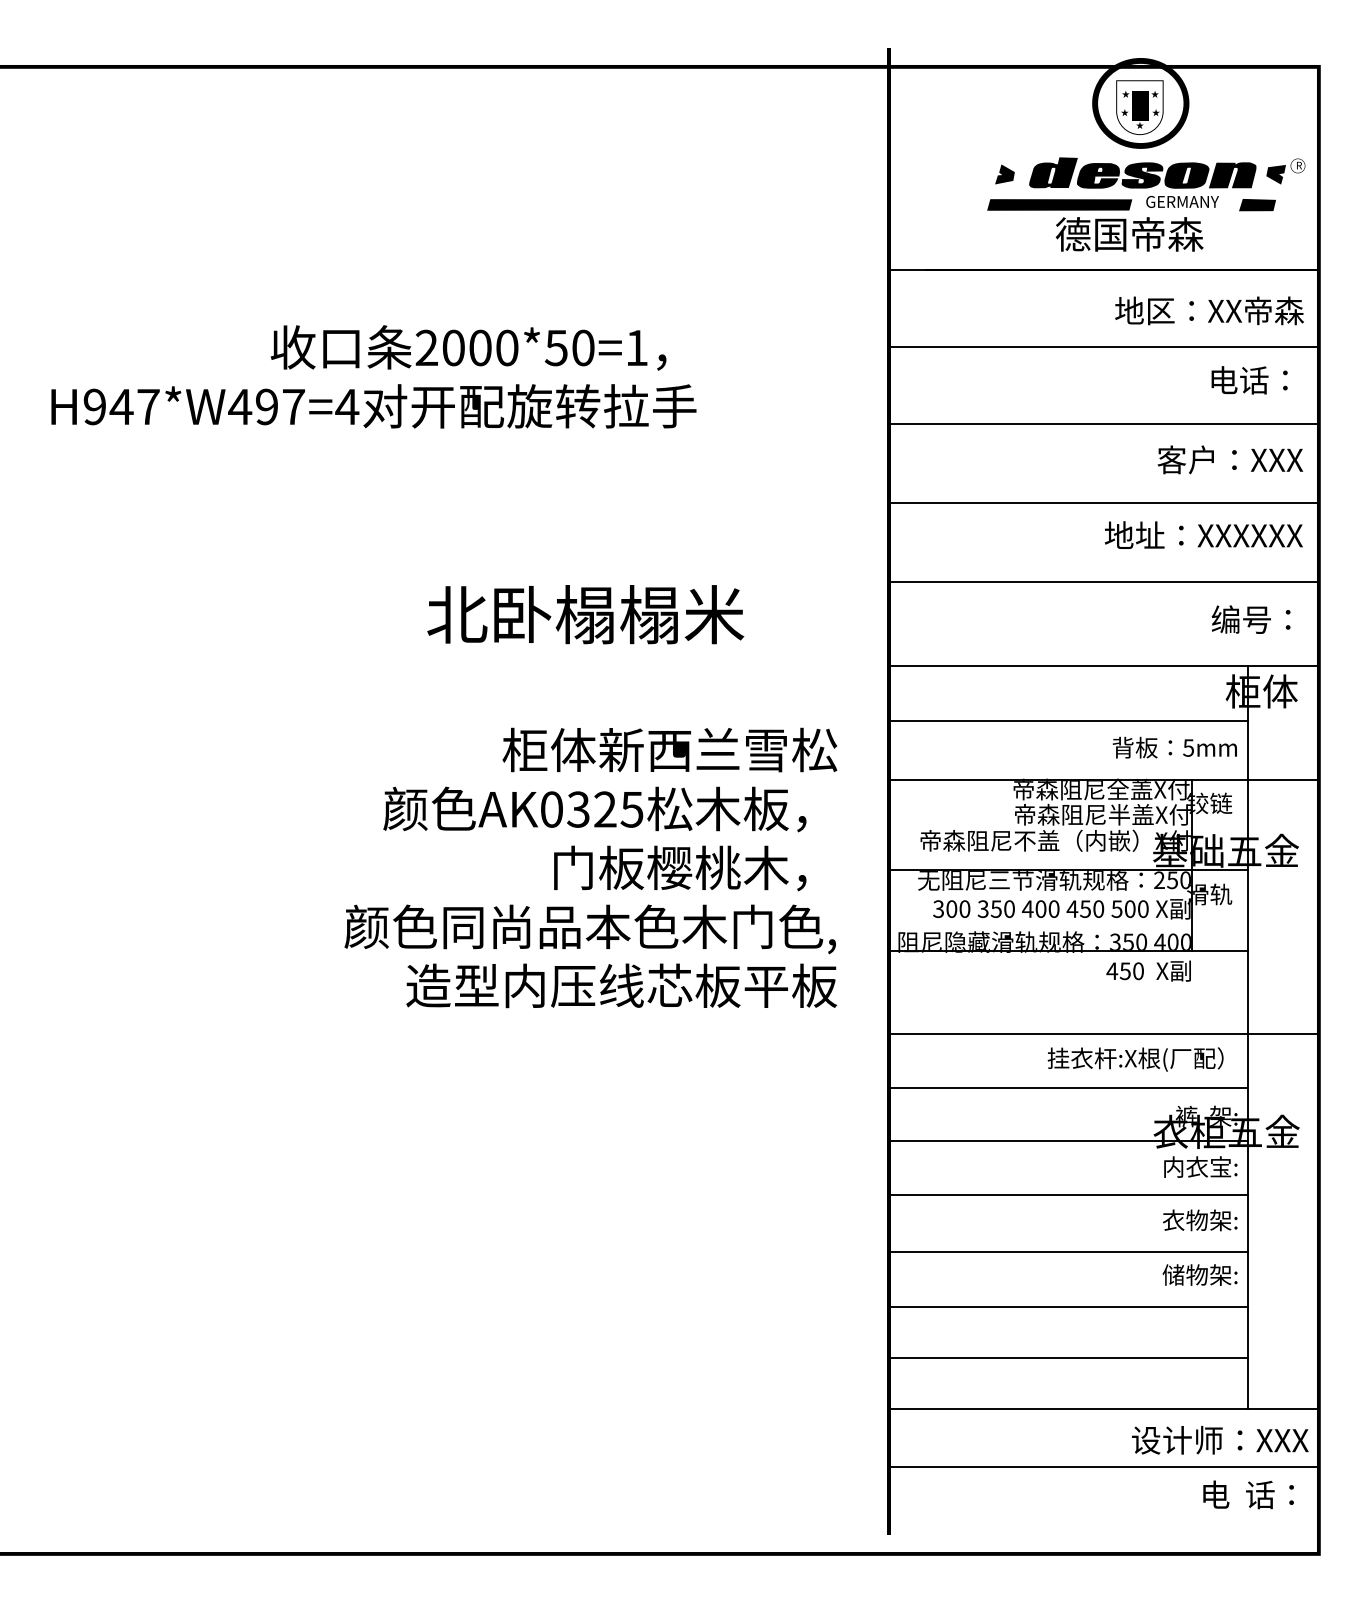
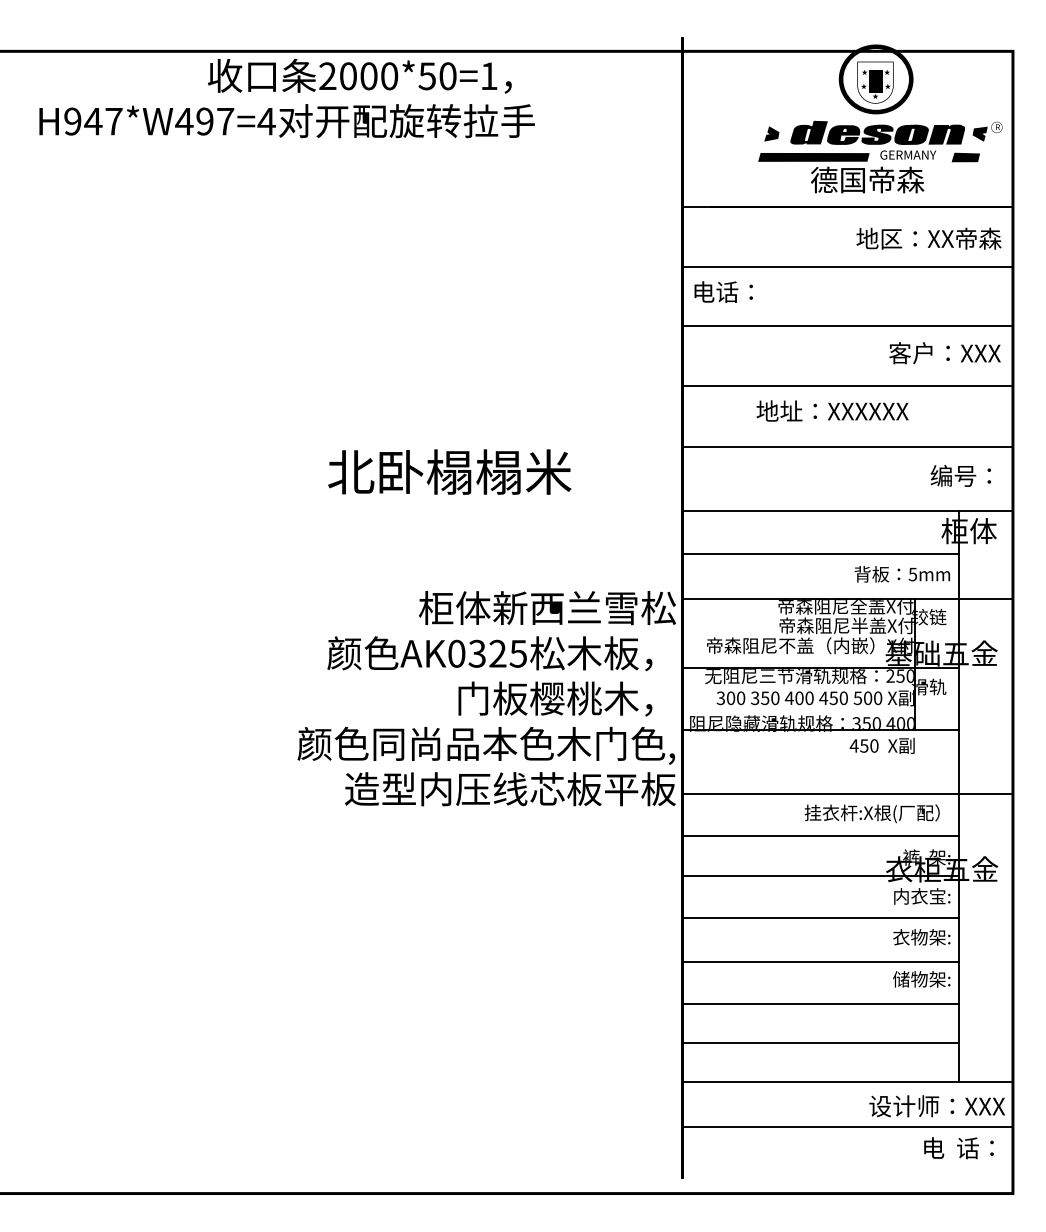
text: (373, 376) -> (286, 98), moved
text: (1249, 379) -> (723, 291), moved
text: (1203, 534) -> (832, 410), moved
text: (590, 867) -> (486, 698), moved

